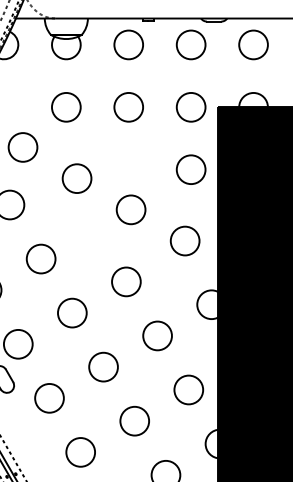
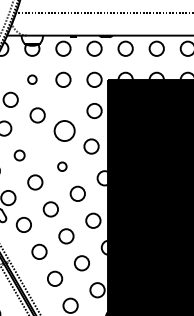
circle: (66, 106) -> (32, 79), size x0.6
circle: (130, 208) -> (64, 130), size x1.4
circle: (40, 258) -> (19, 155), size x0.7
circle: (126, 281) -> (62, 166), size x0.6

